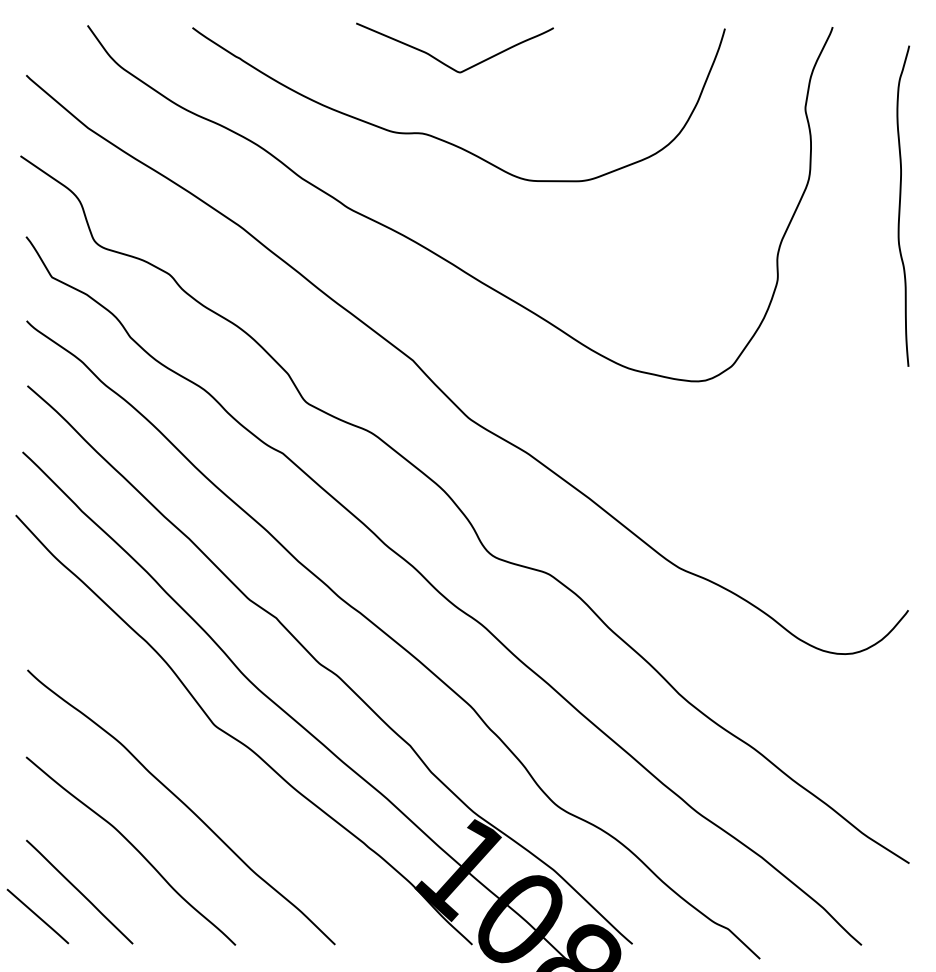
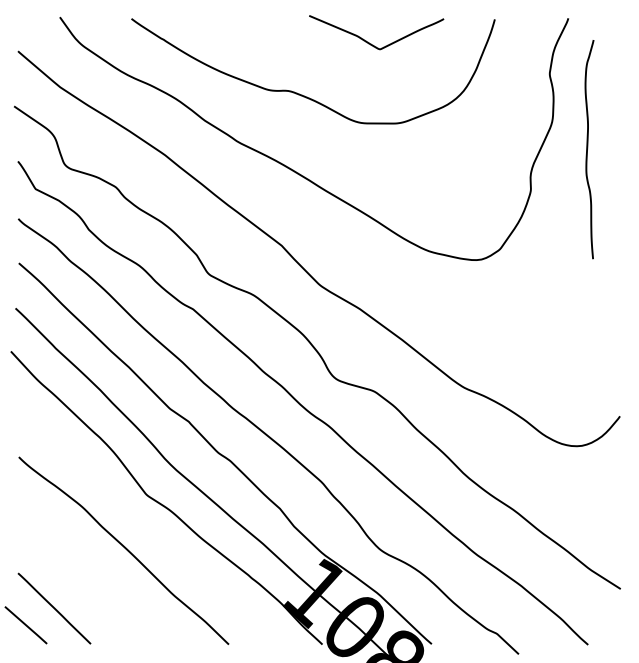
curve: (447, 63) -> (371, 43), moved
curve: (901, 204) -> (588, 148), moved
curve: (132, 847) -> (90, 578), removed

